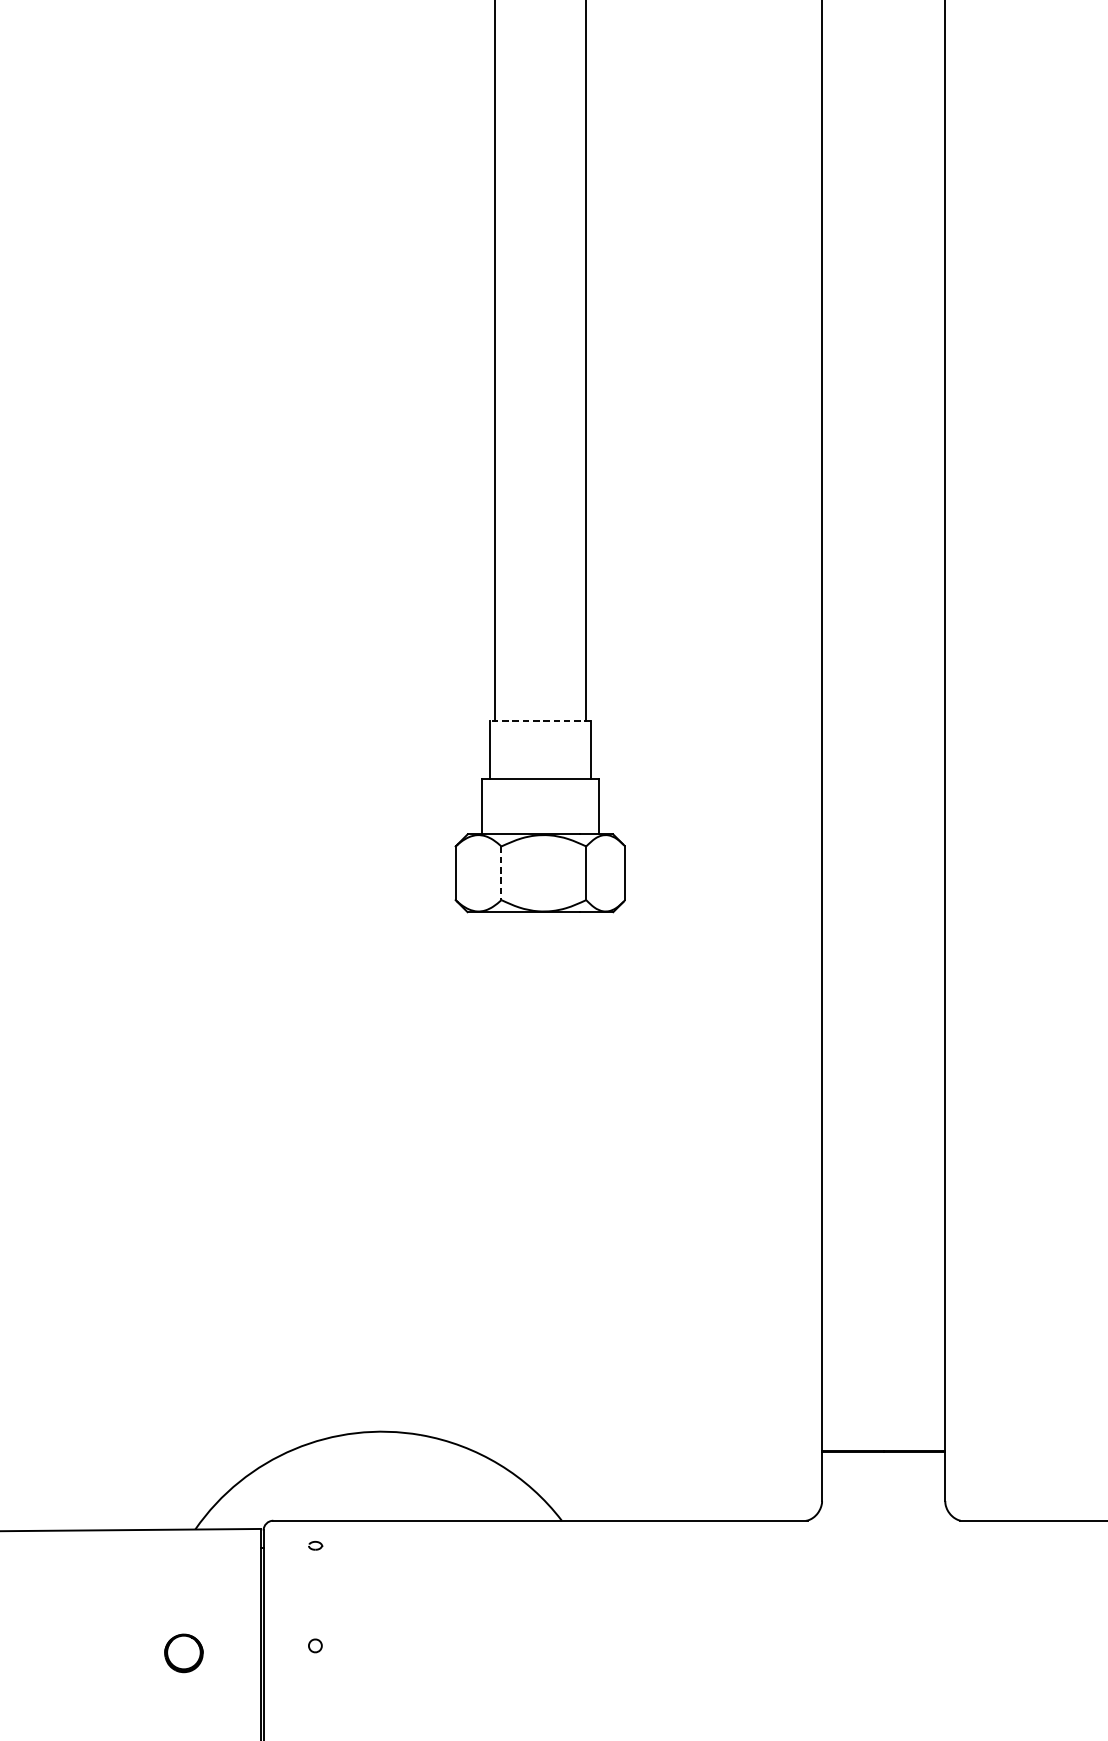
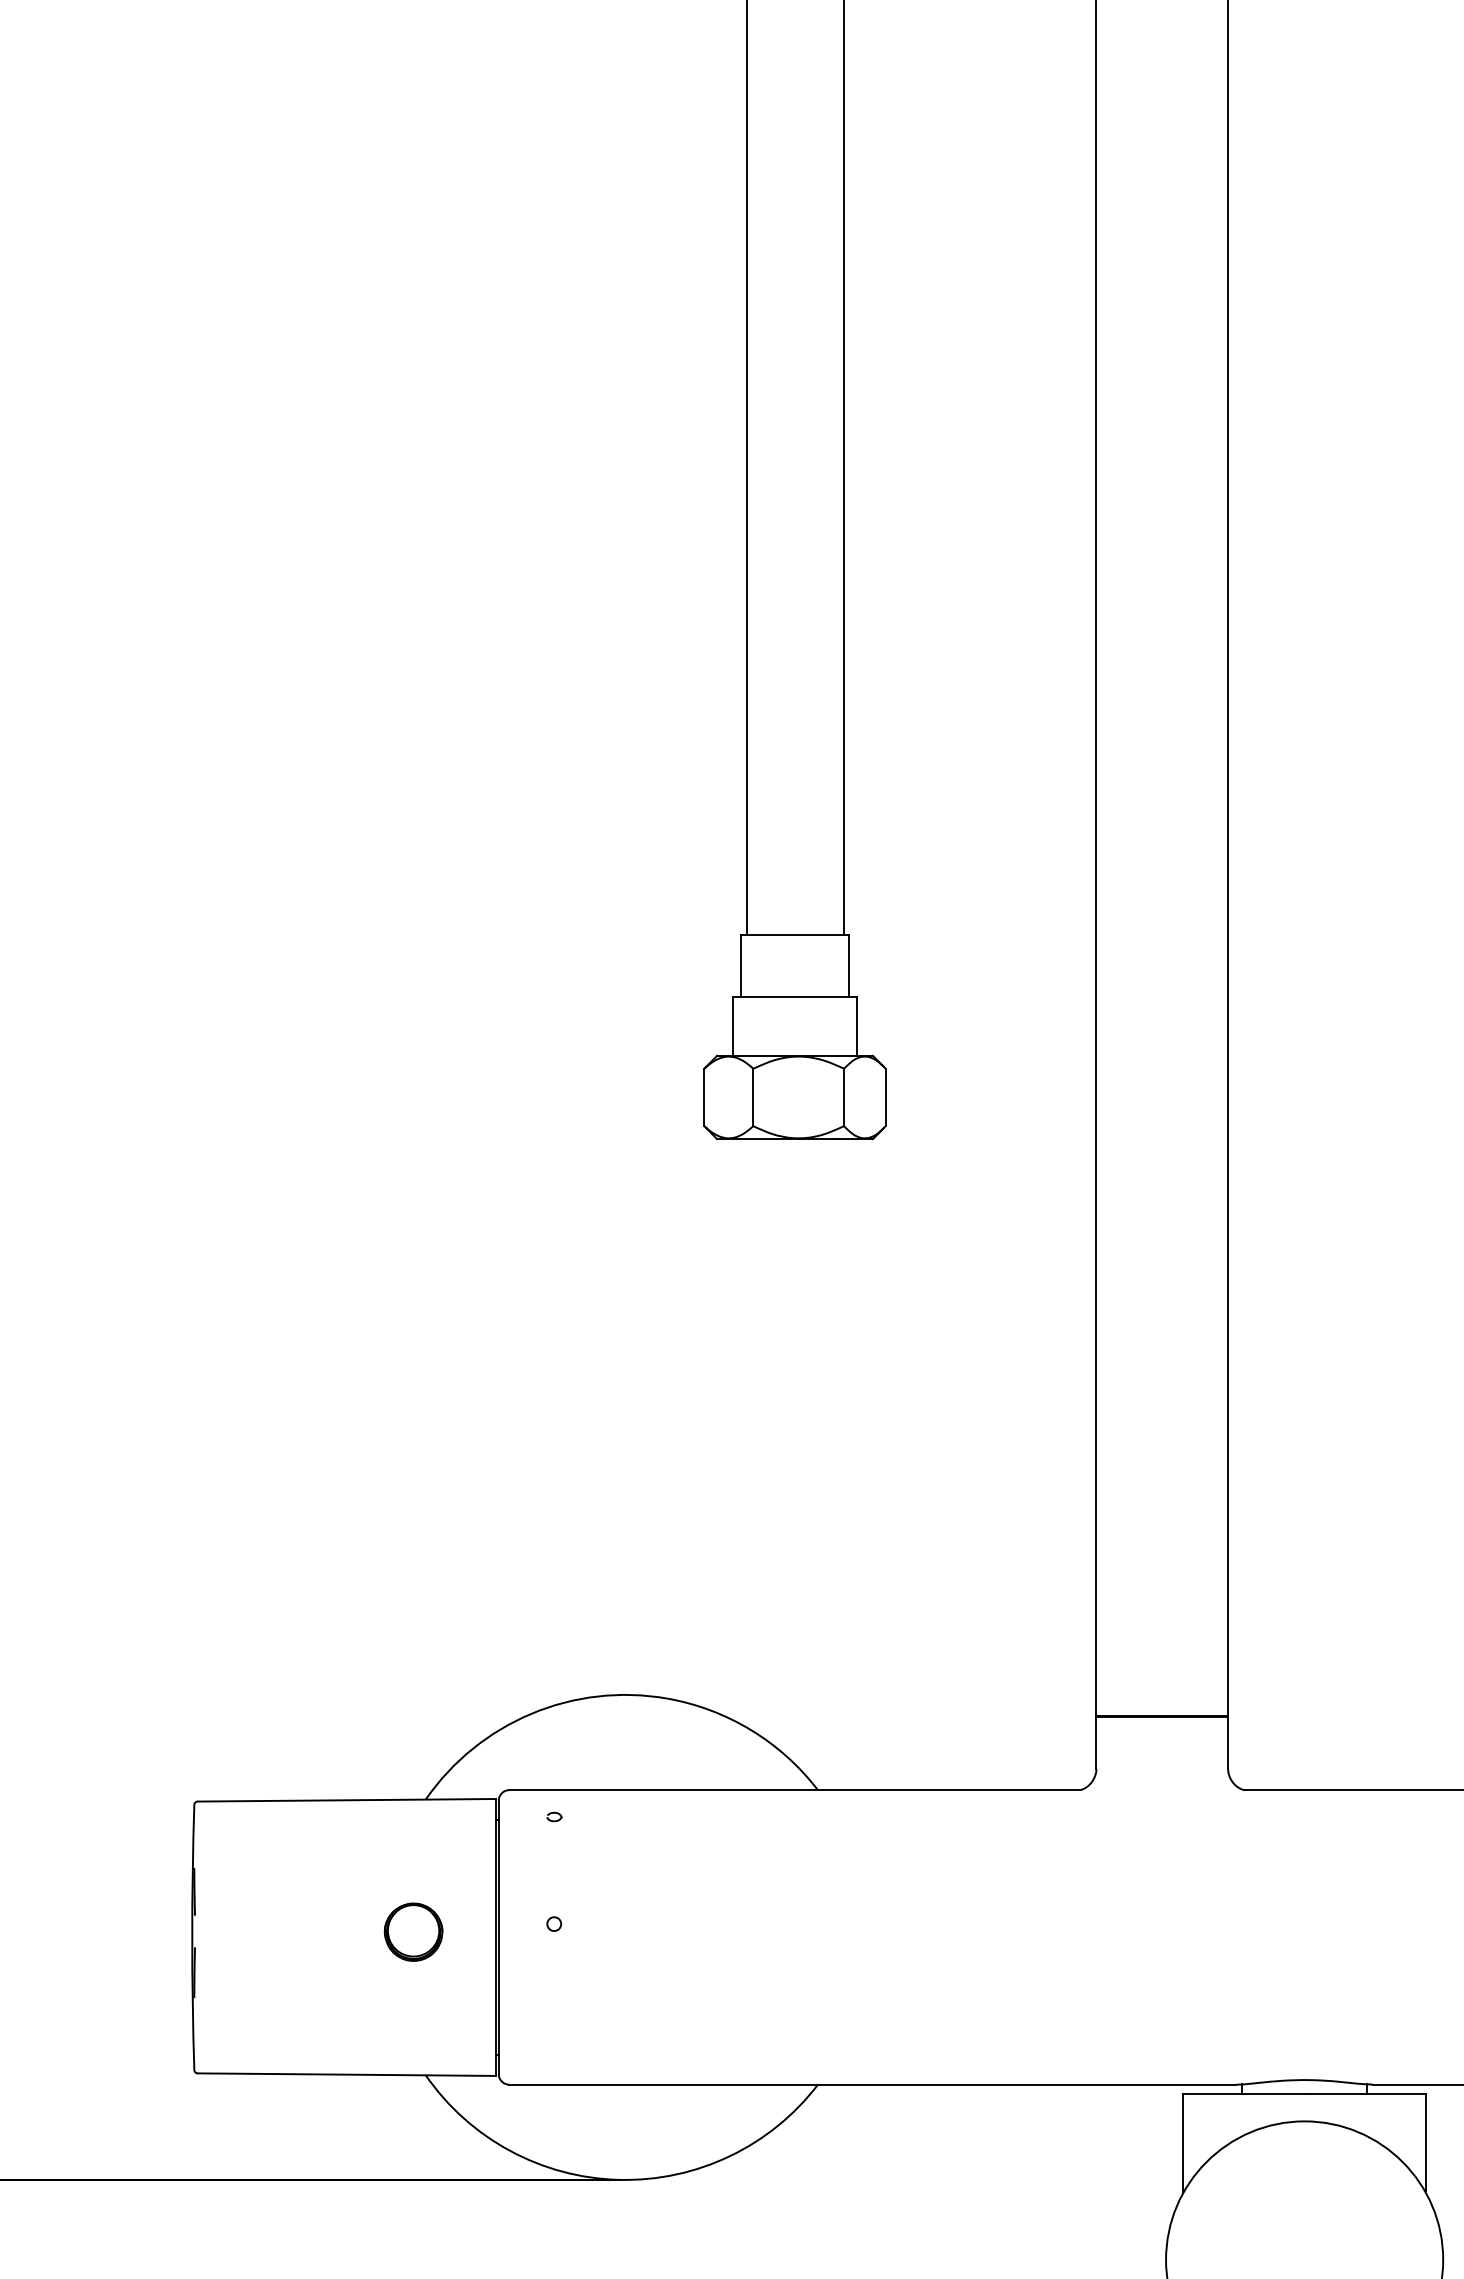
line: (539, 721) -> (794, 934), dashed -> solid
line: (501, 873) -> (753, 1097), dashed -> solid
part: (183, 1652) -> (413, 1931), size x1.43

